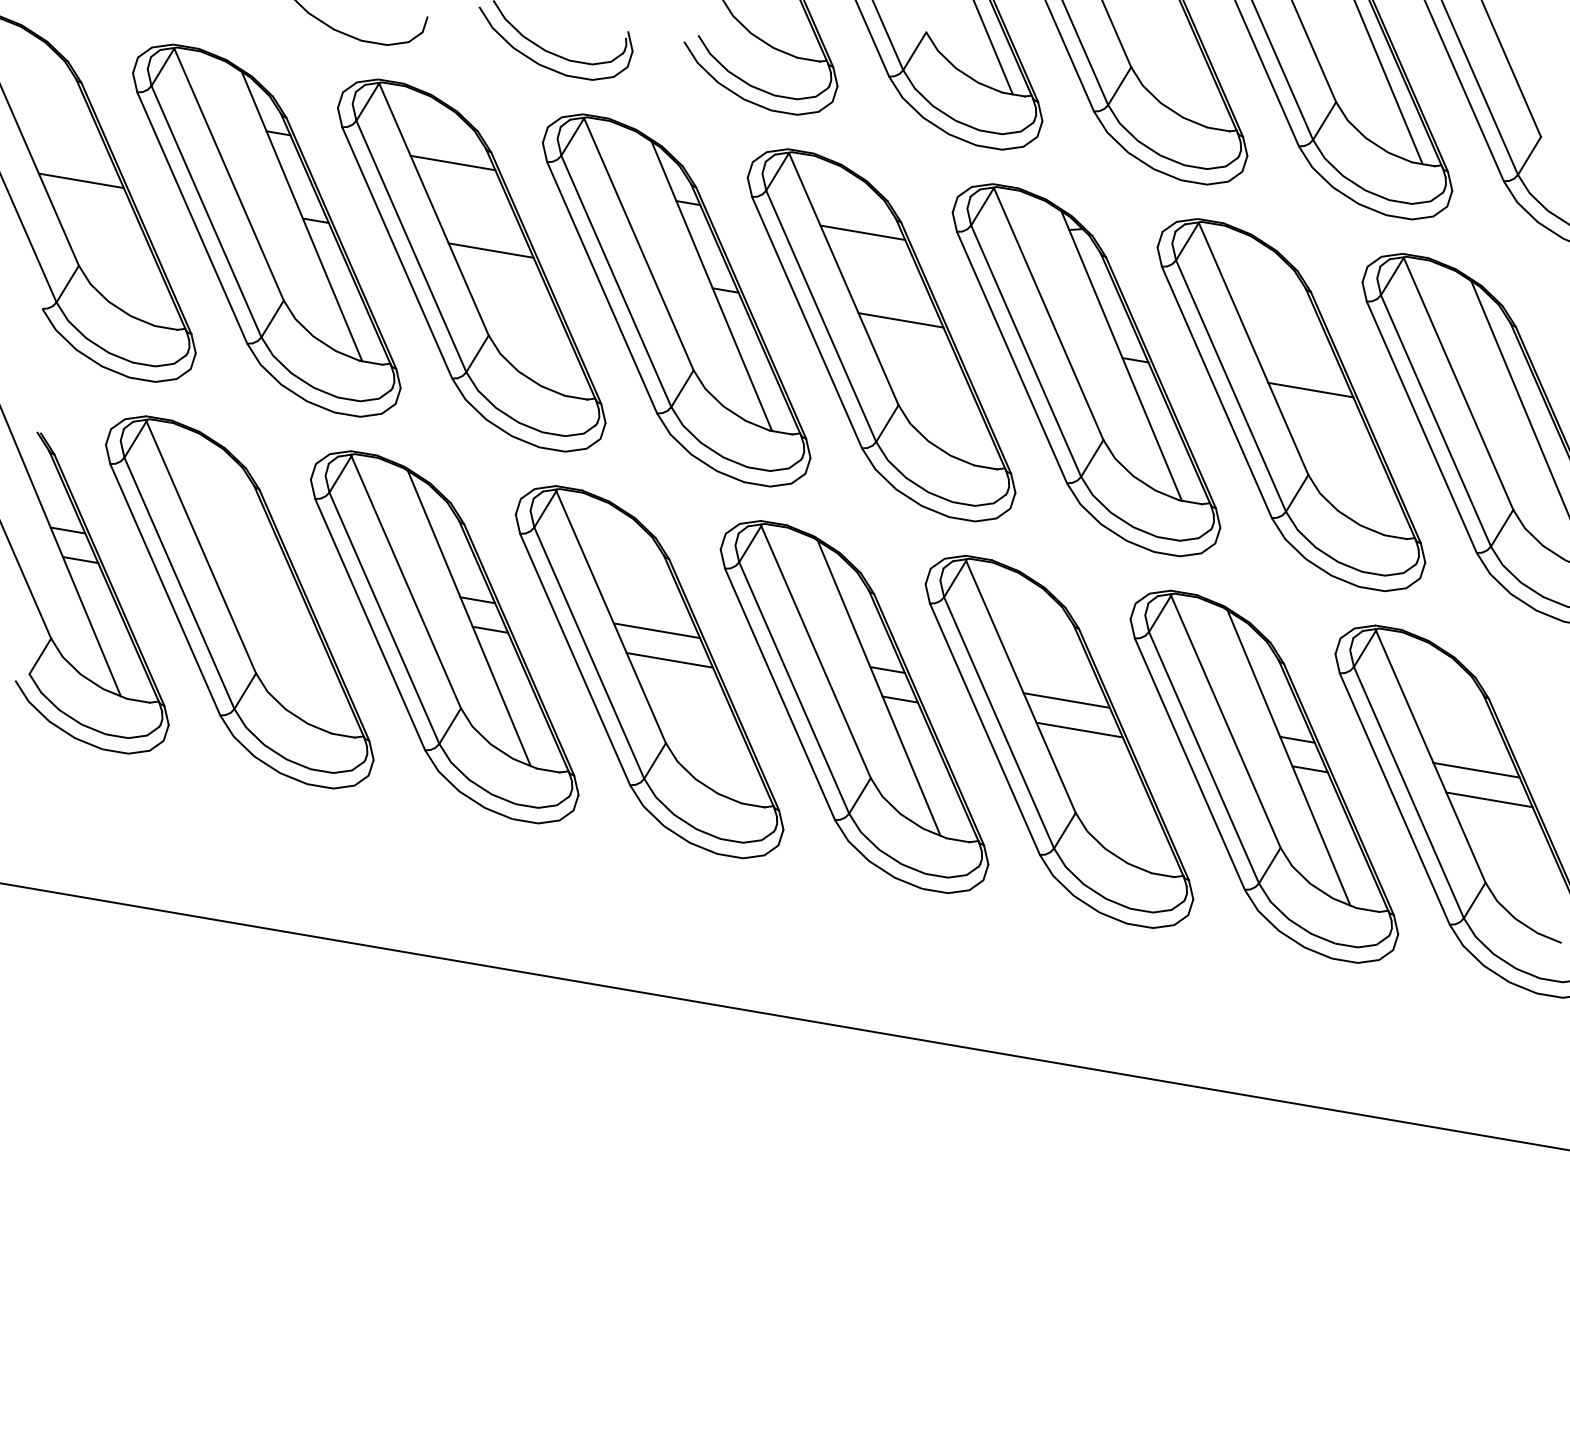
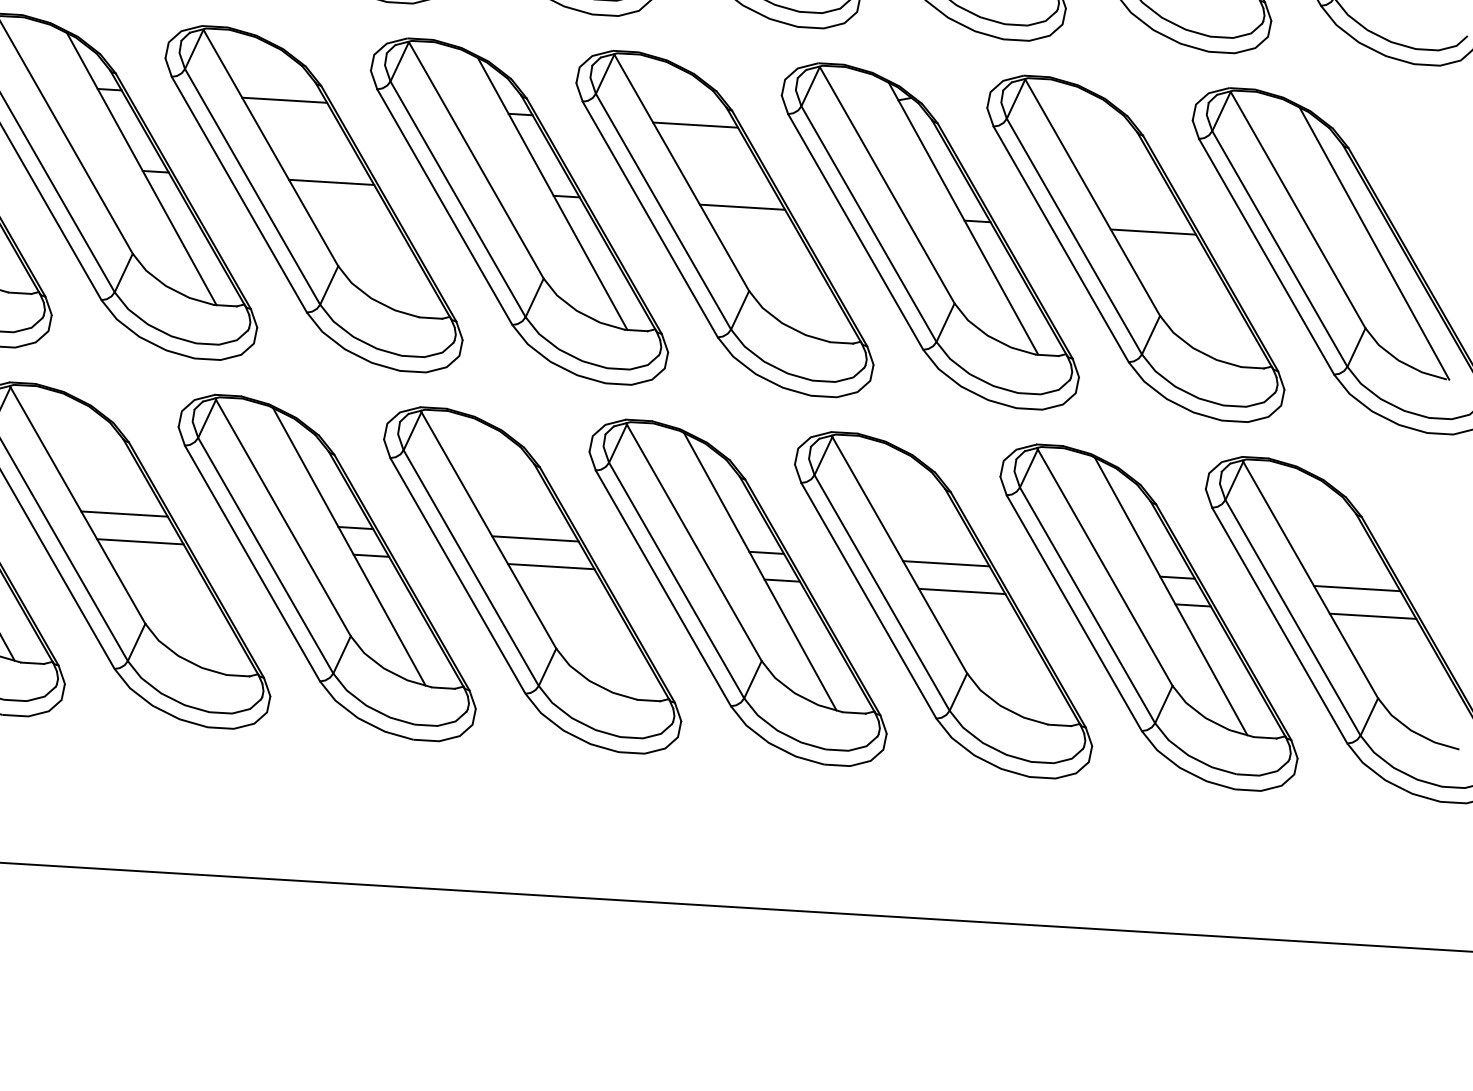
line: (247, 560) -> (124, 513), added
line: (259, 590) -> (139, 541), added

